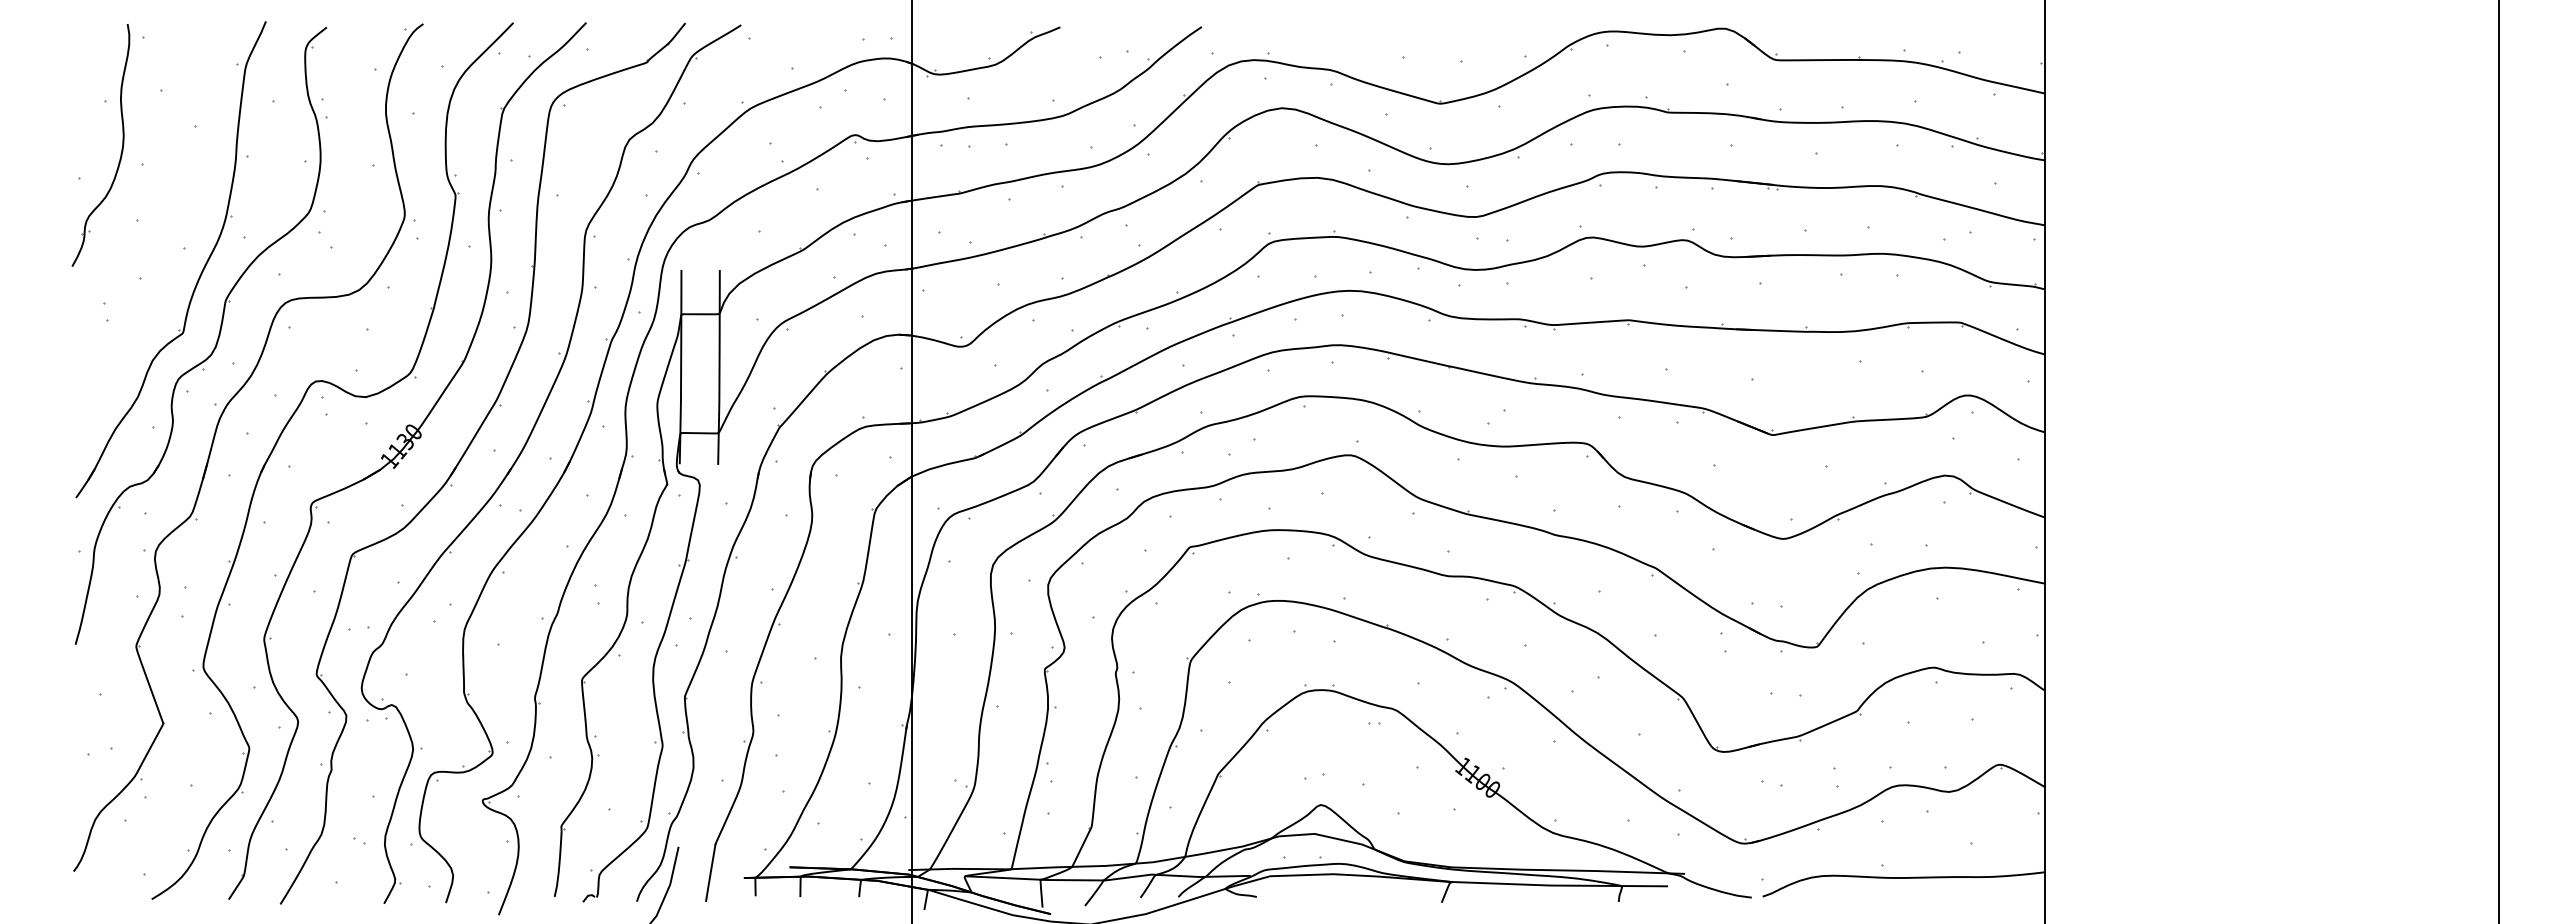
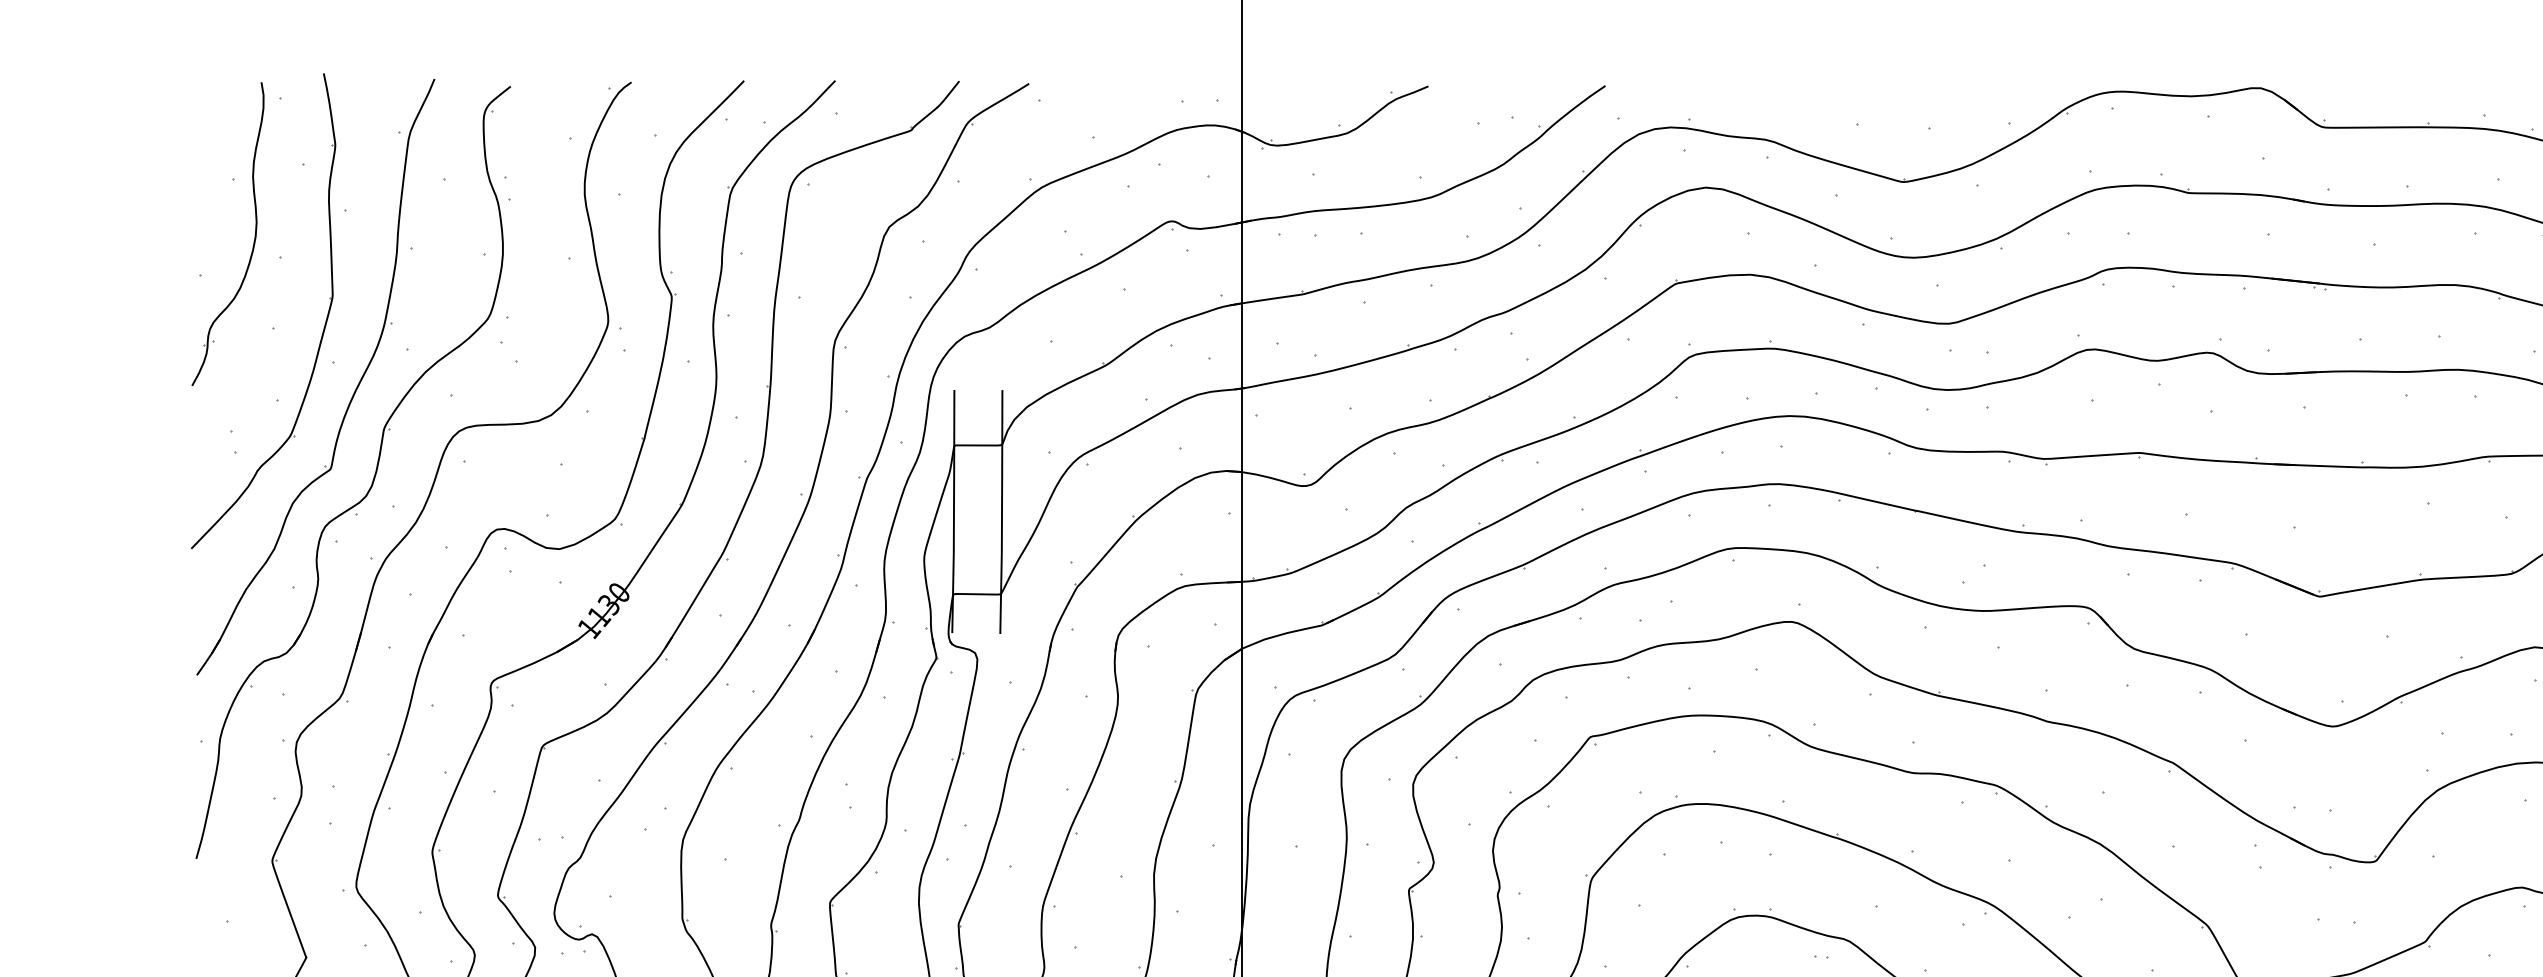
part: (176, 221) -> (322, 329), added

